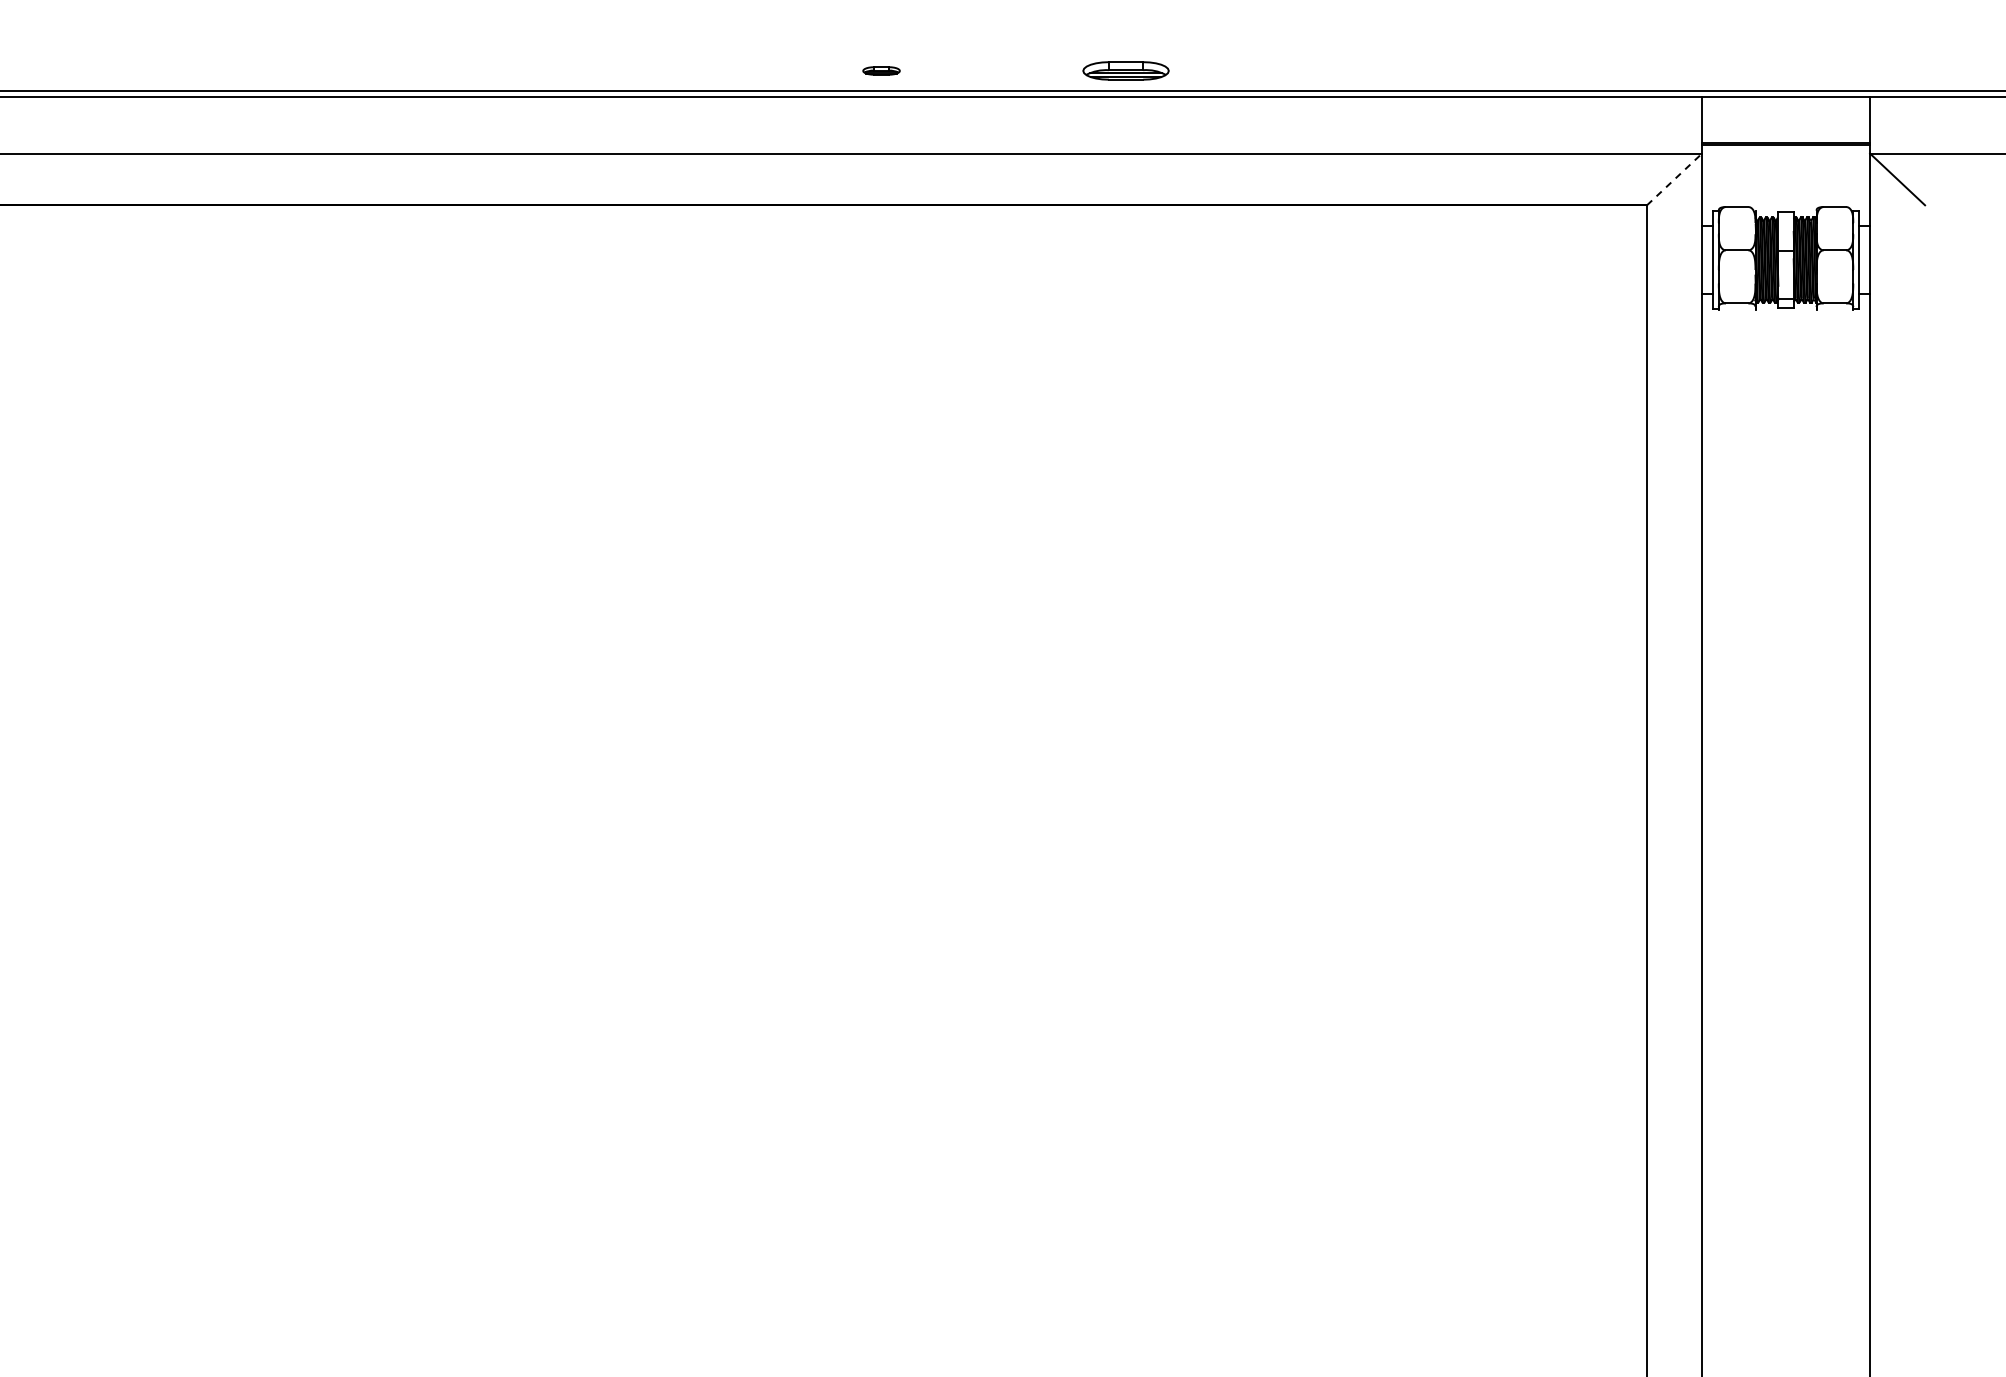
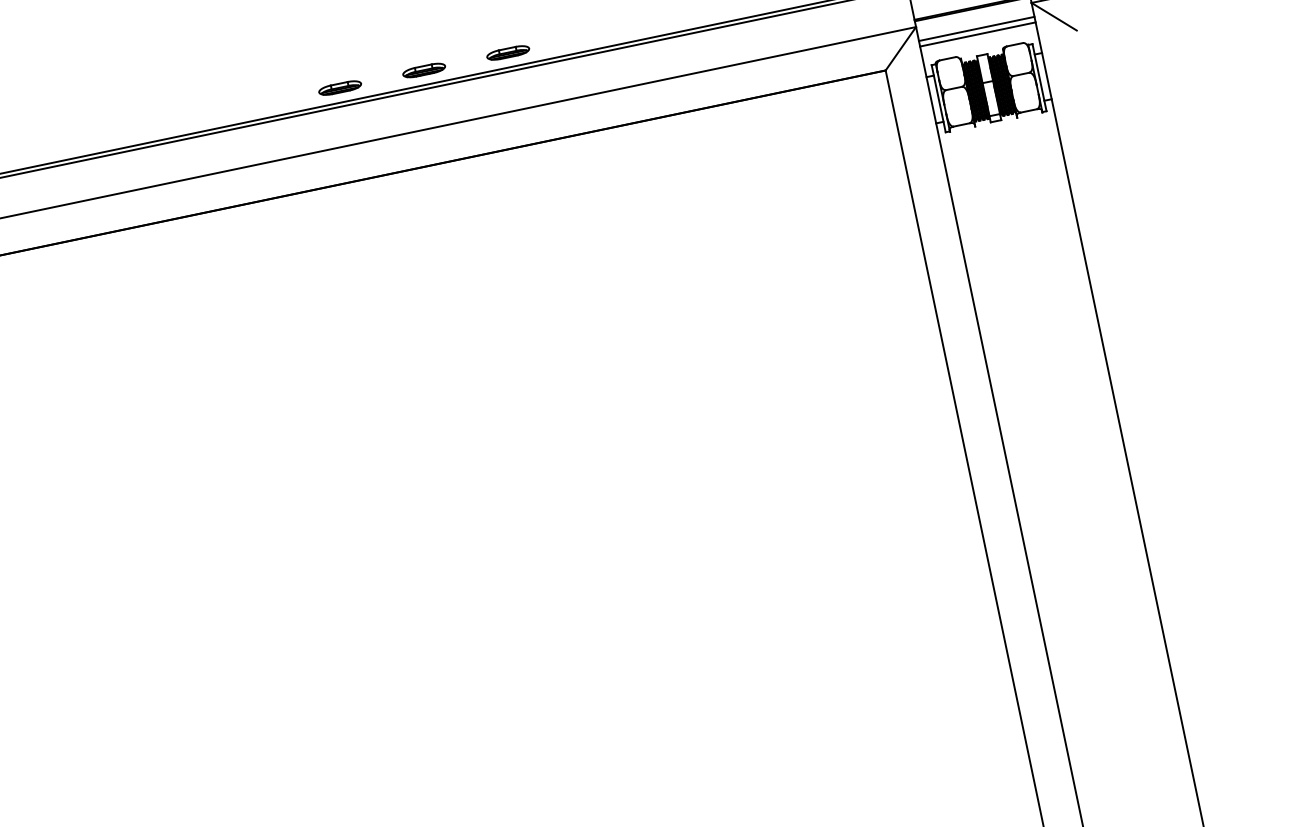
part: (881, 70) -> (340, 87), size x1.67
part: (1003, 70) -> (423, 70), added
part: (1125, 70) -> (507, 52), size x0.71
line: (1786, 173) -> (977, 28), added
line: (1674, 179) -> (900, 48), dashed -> solid
line: (1786, 181) -> (978, 34), added

